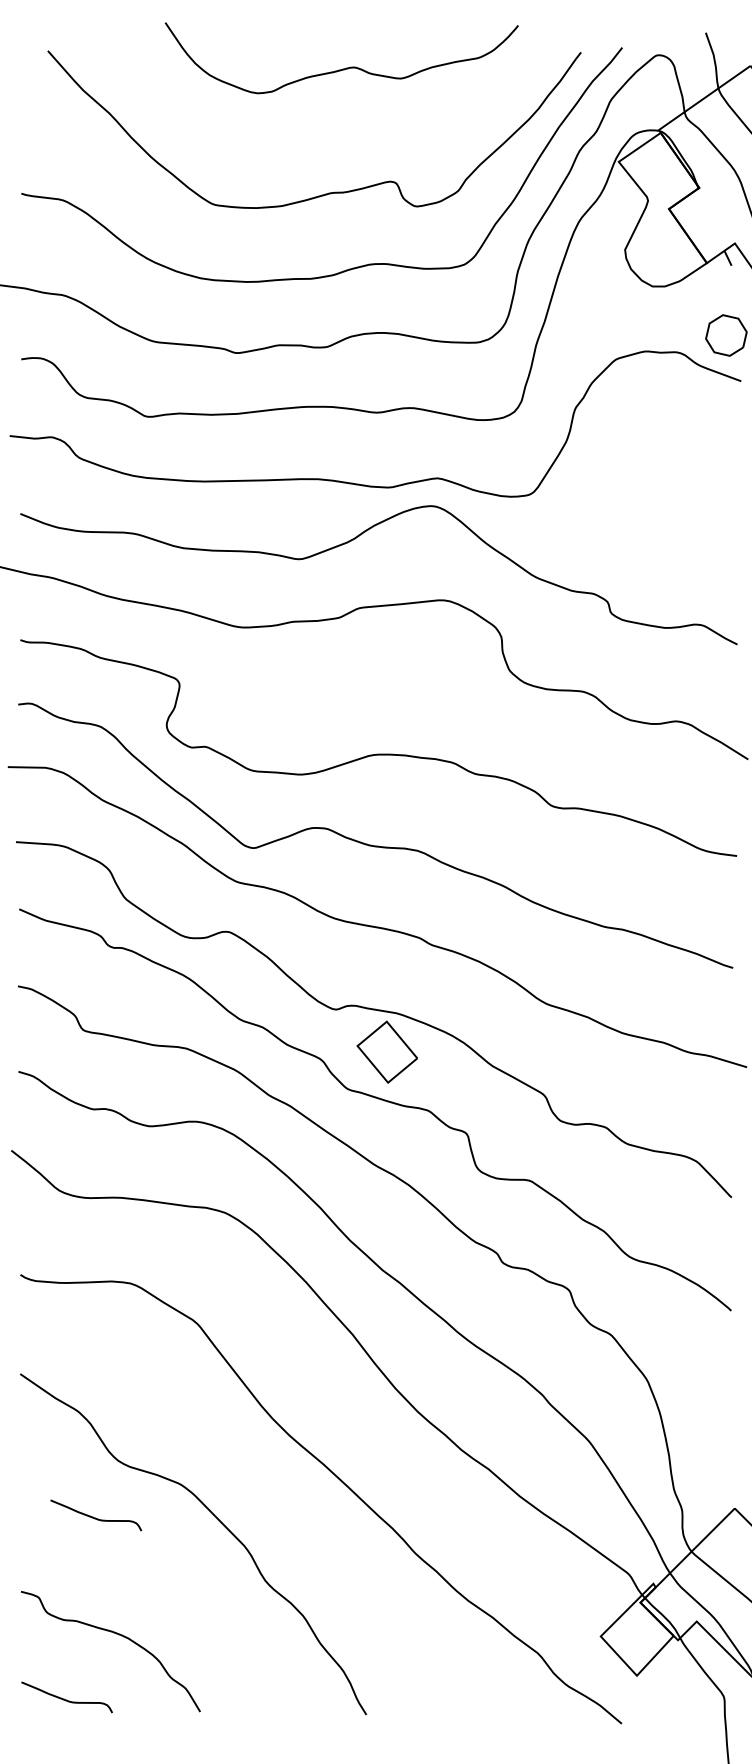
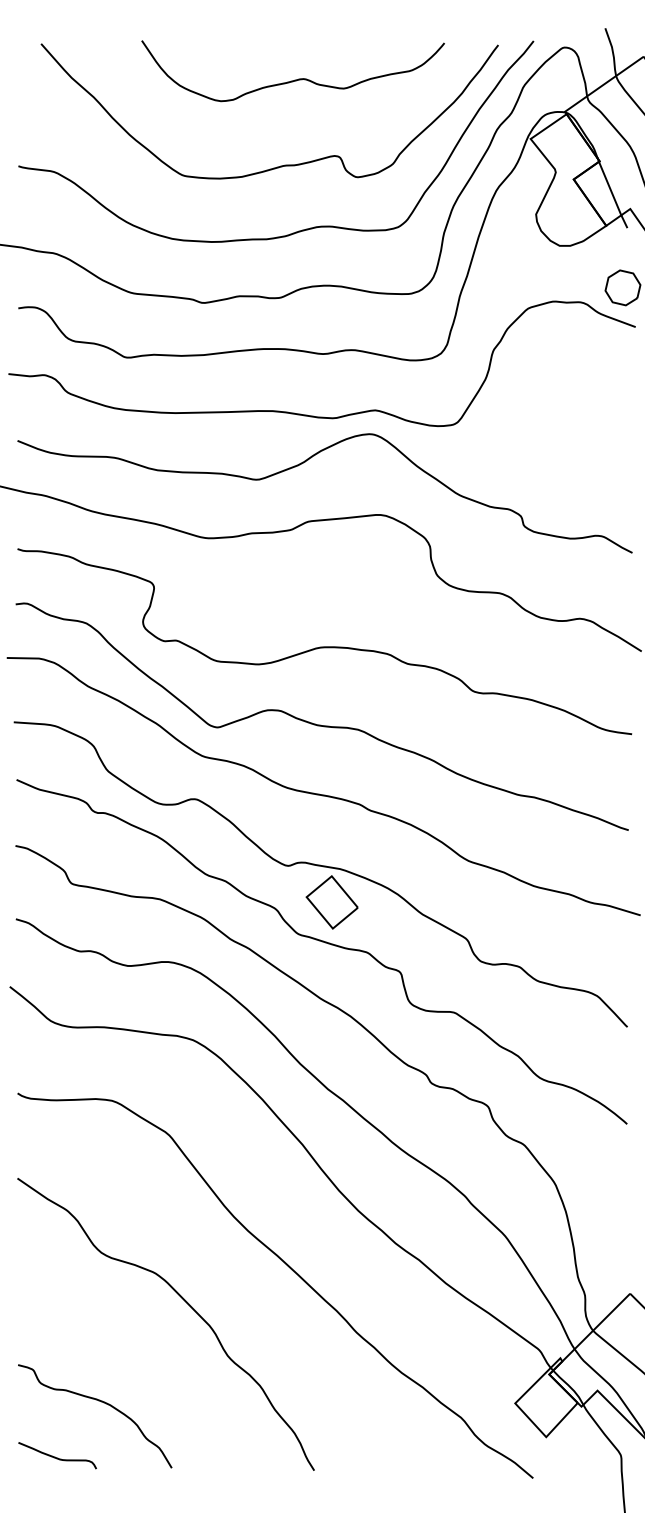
curve: (343, 67) -> (294, 79), moved
line: (710, 219) -> (609, 188), added
curve: (96, 1517) -> (82, 1301), removed

